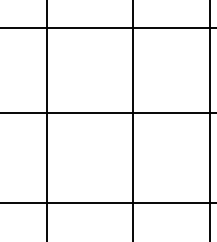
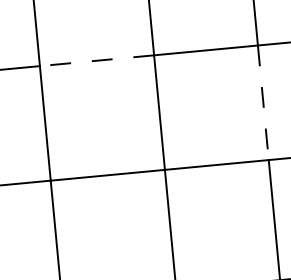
line: (90, 27) -> (97, 60), solid -> dashed
line: (210, 70) -> (263, 102), solid -> dashed

